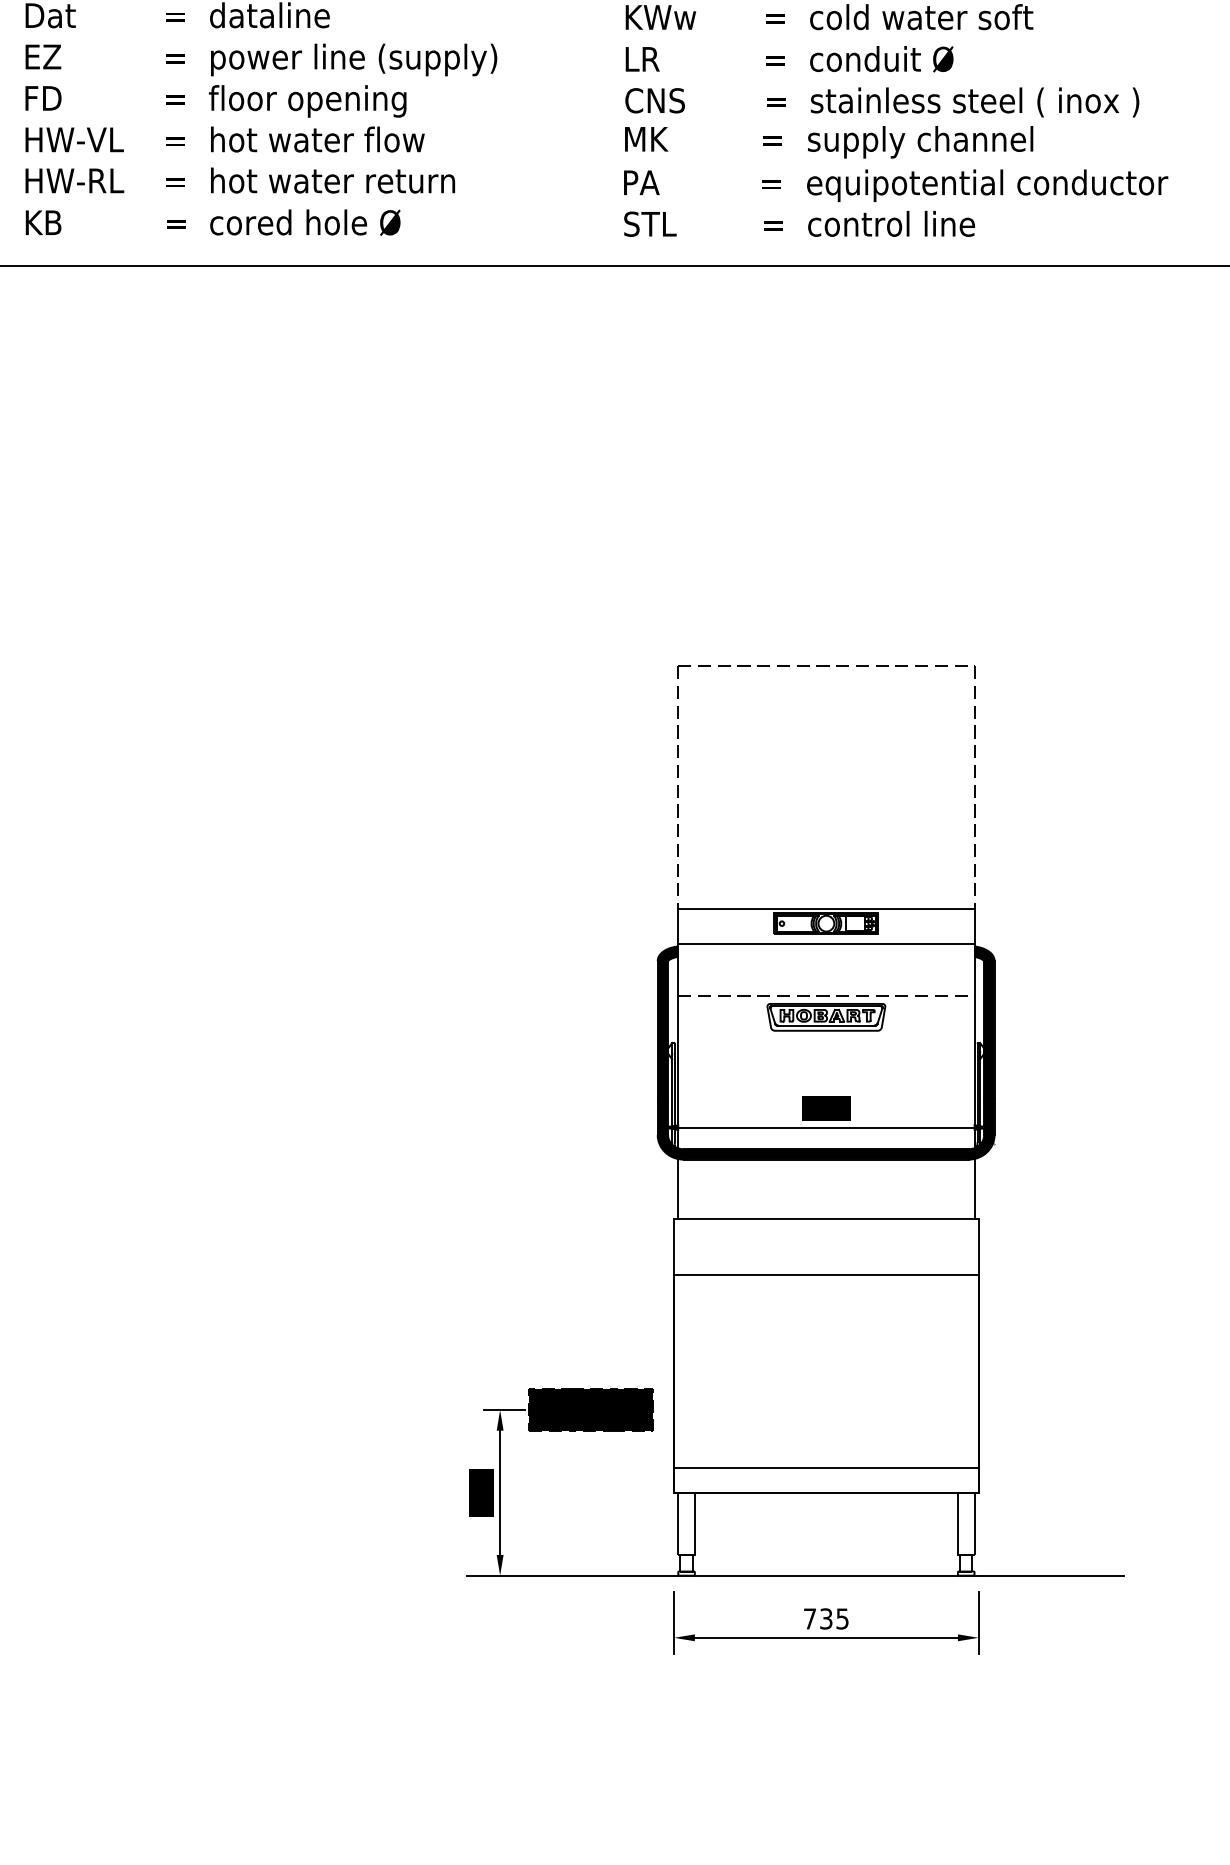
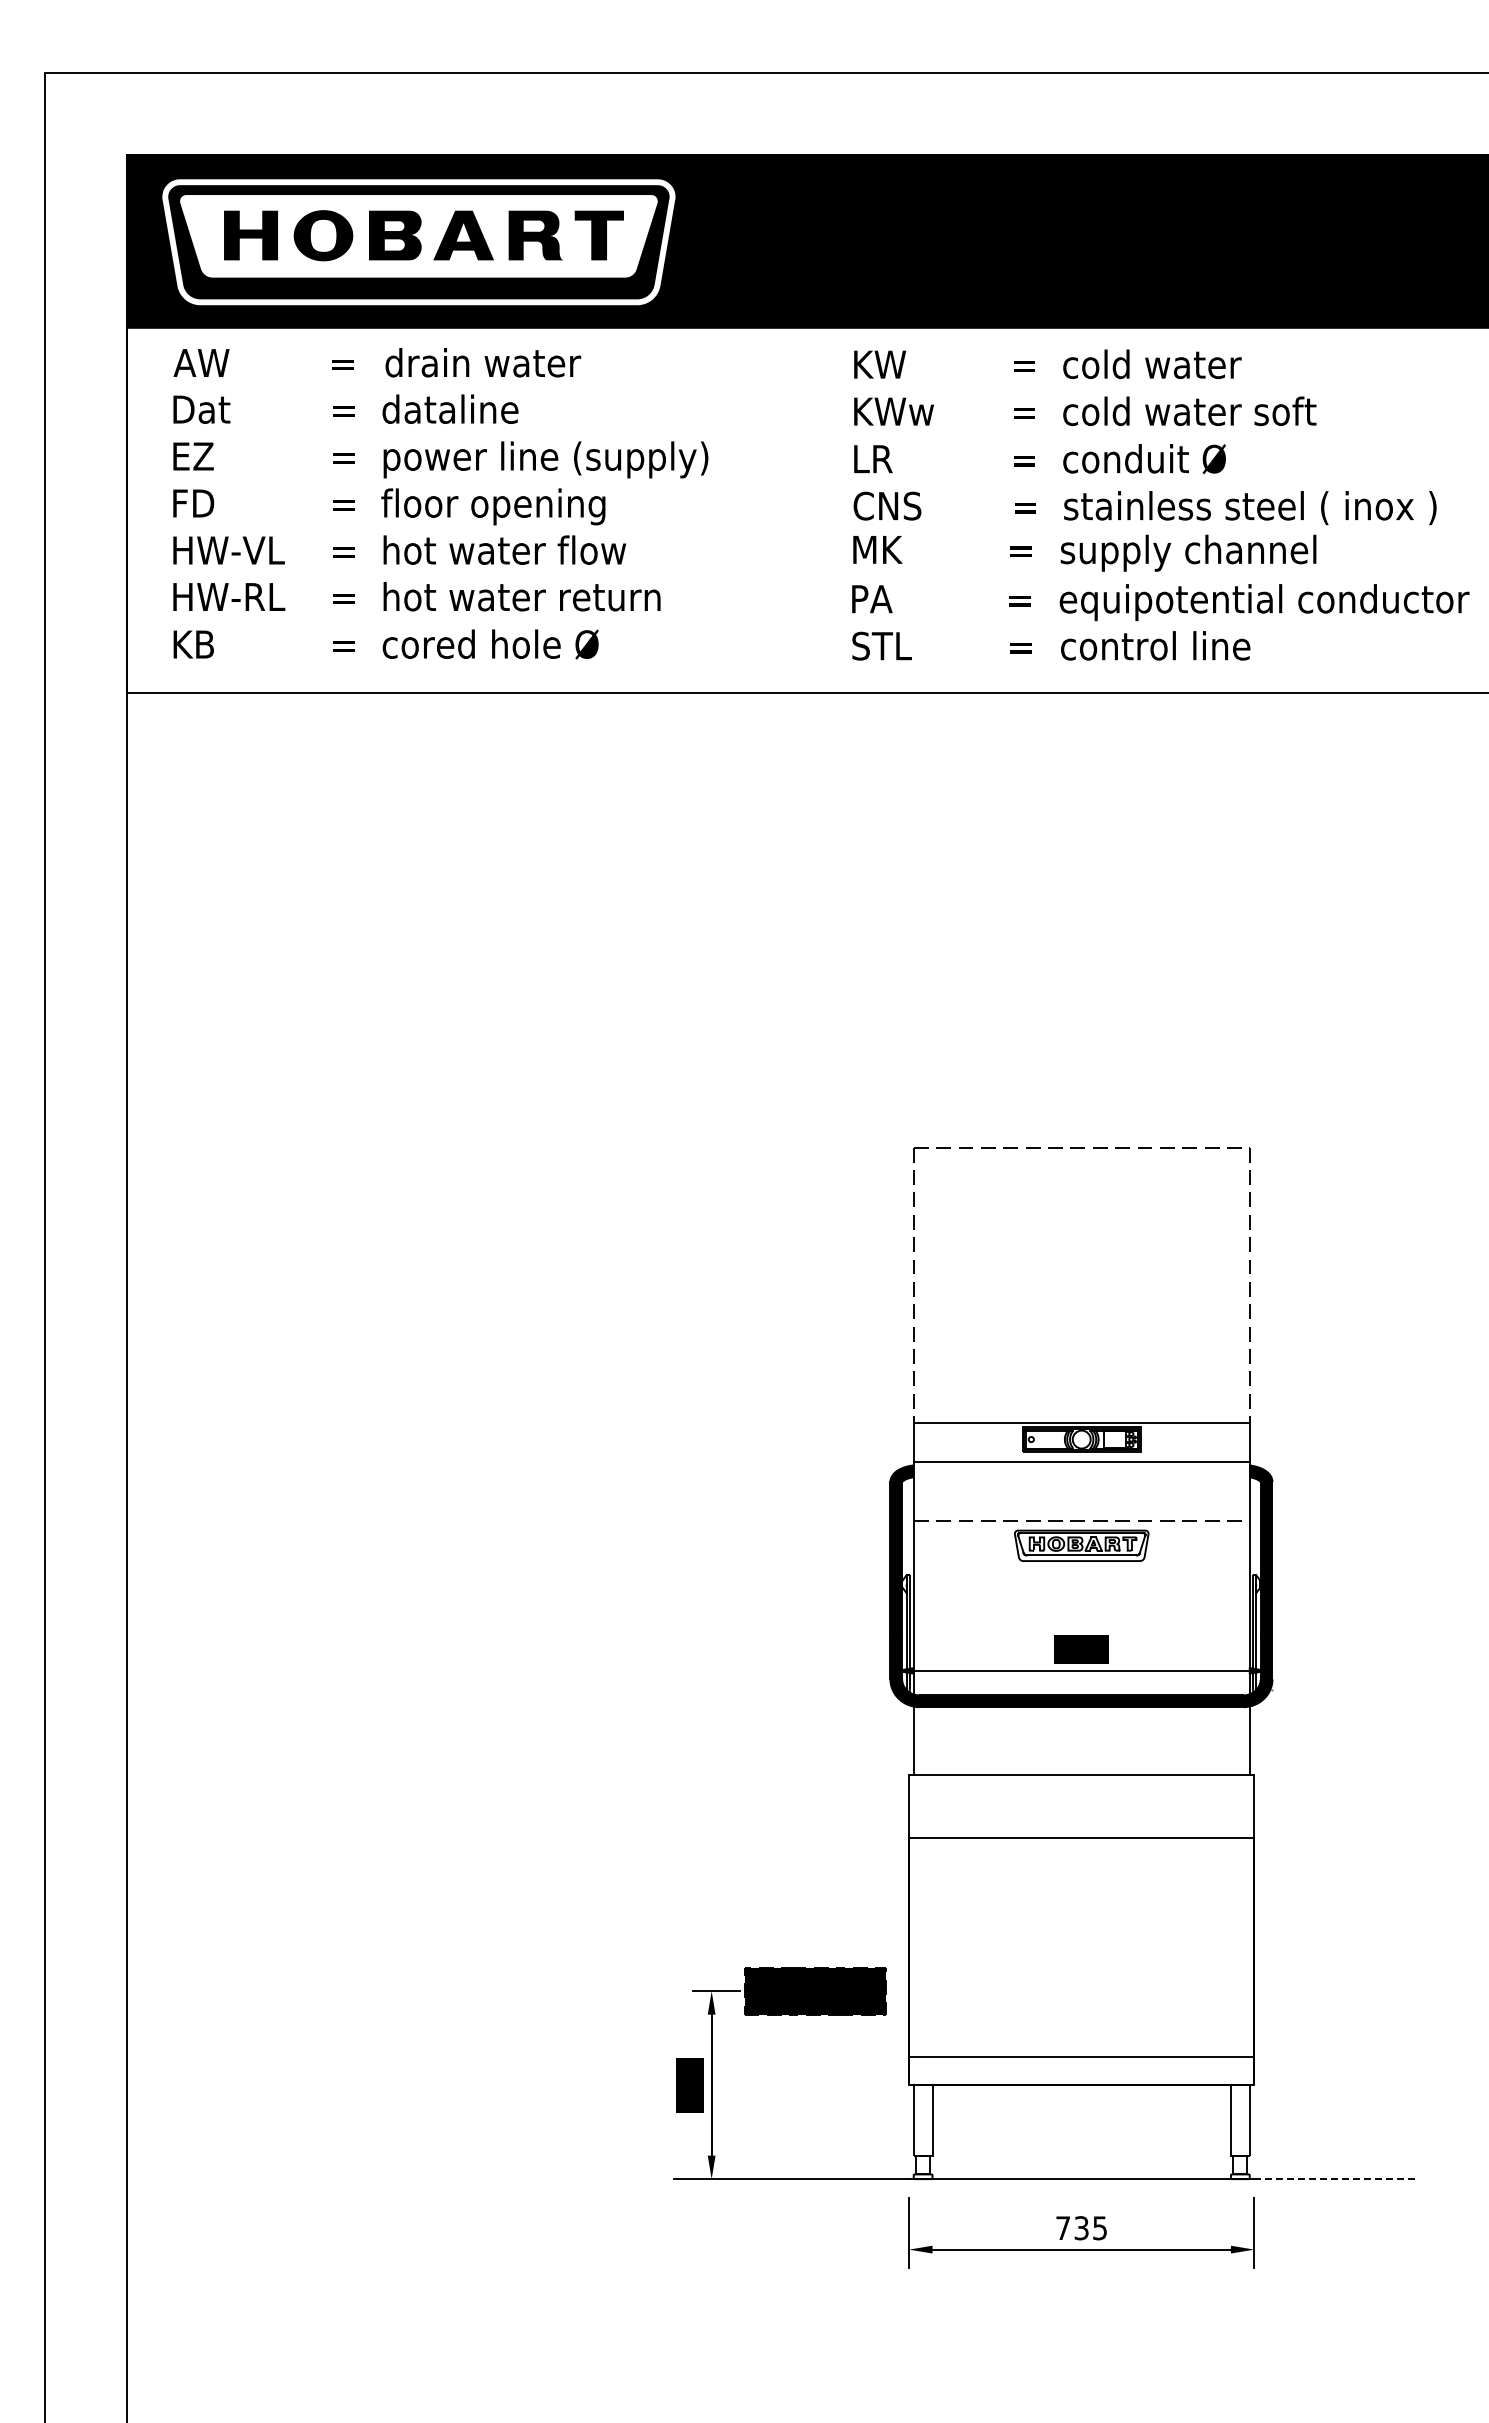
line: (1051, 1575) -> (1337, 2179), solid -> dashed

